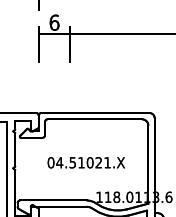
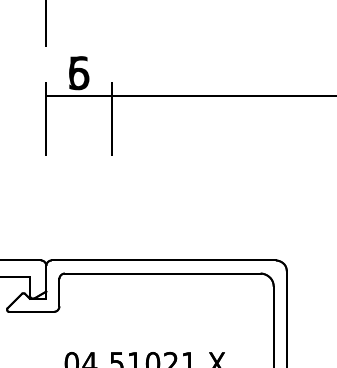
text: (54, 22) -> (78, 72), 6 -> 5

